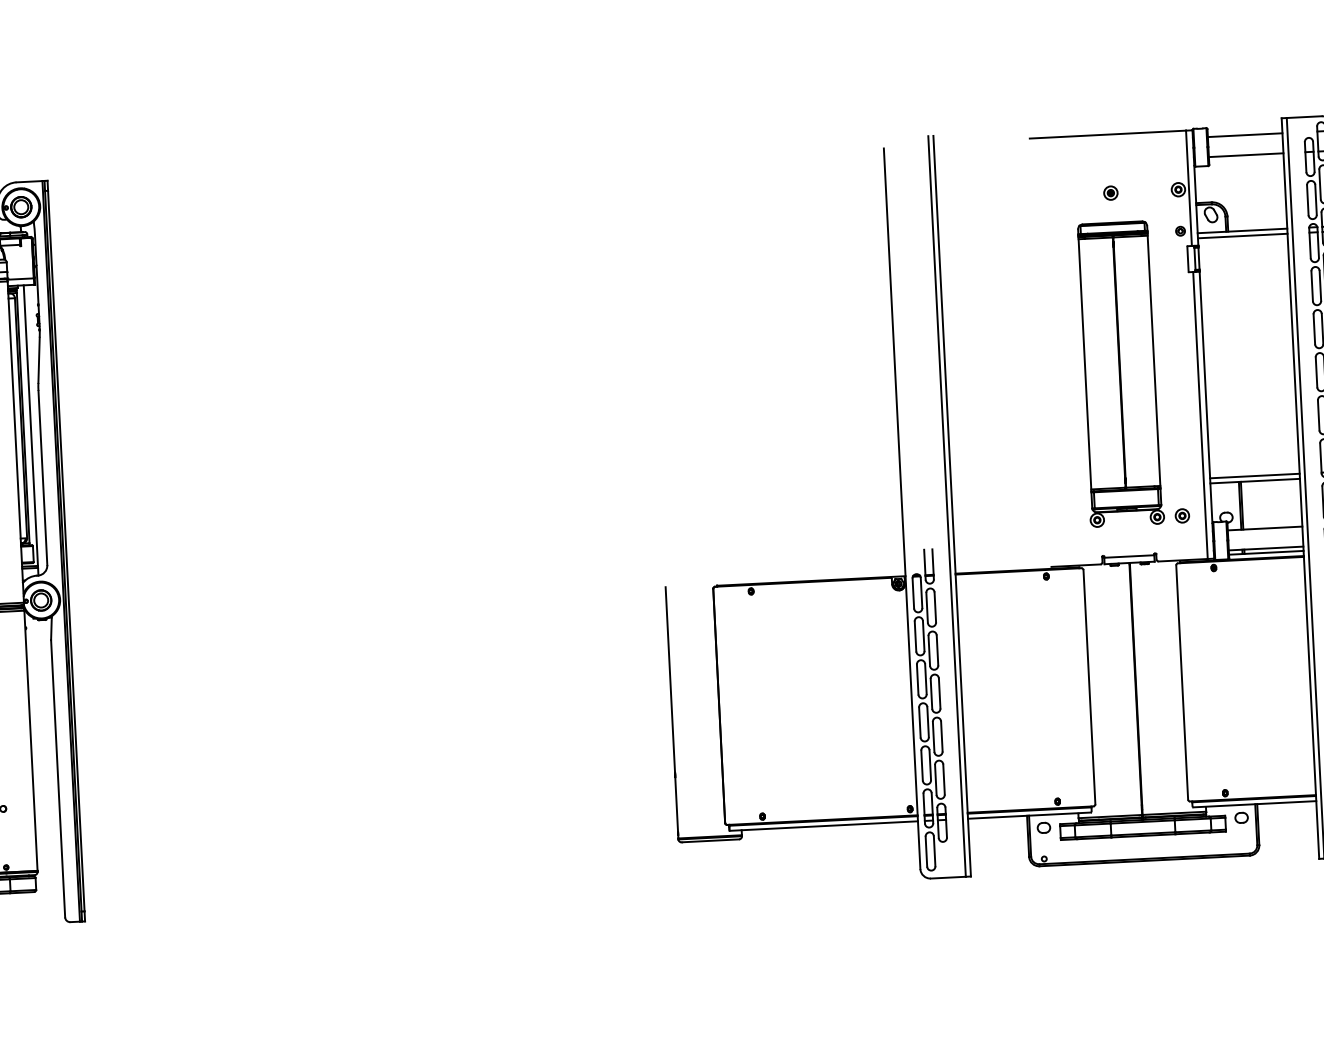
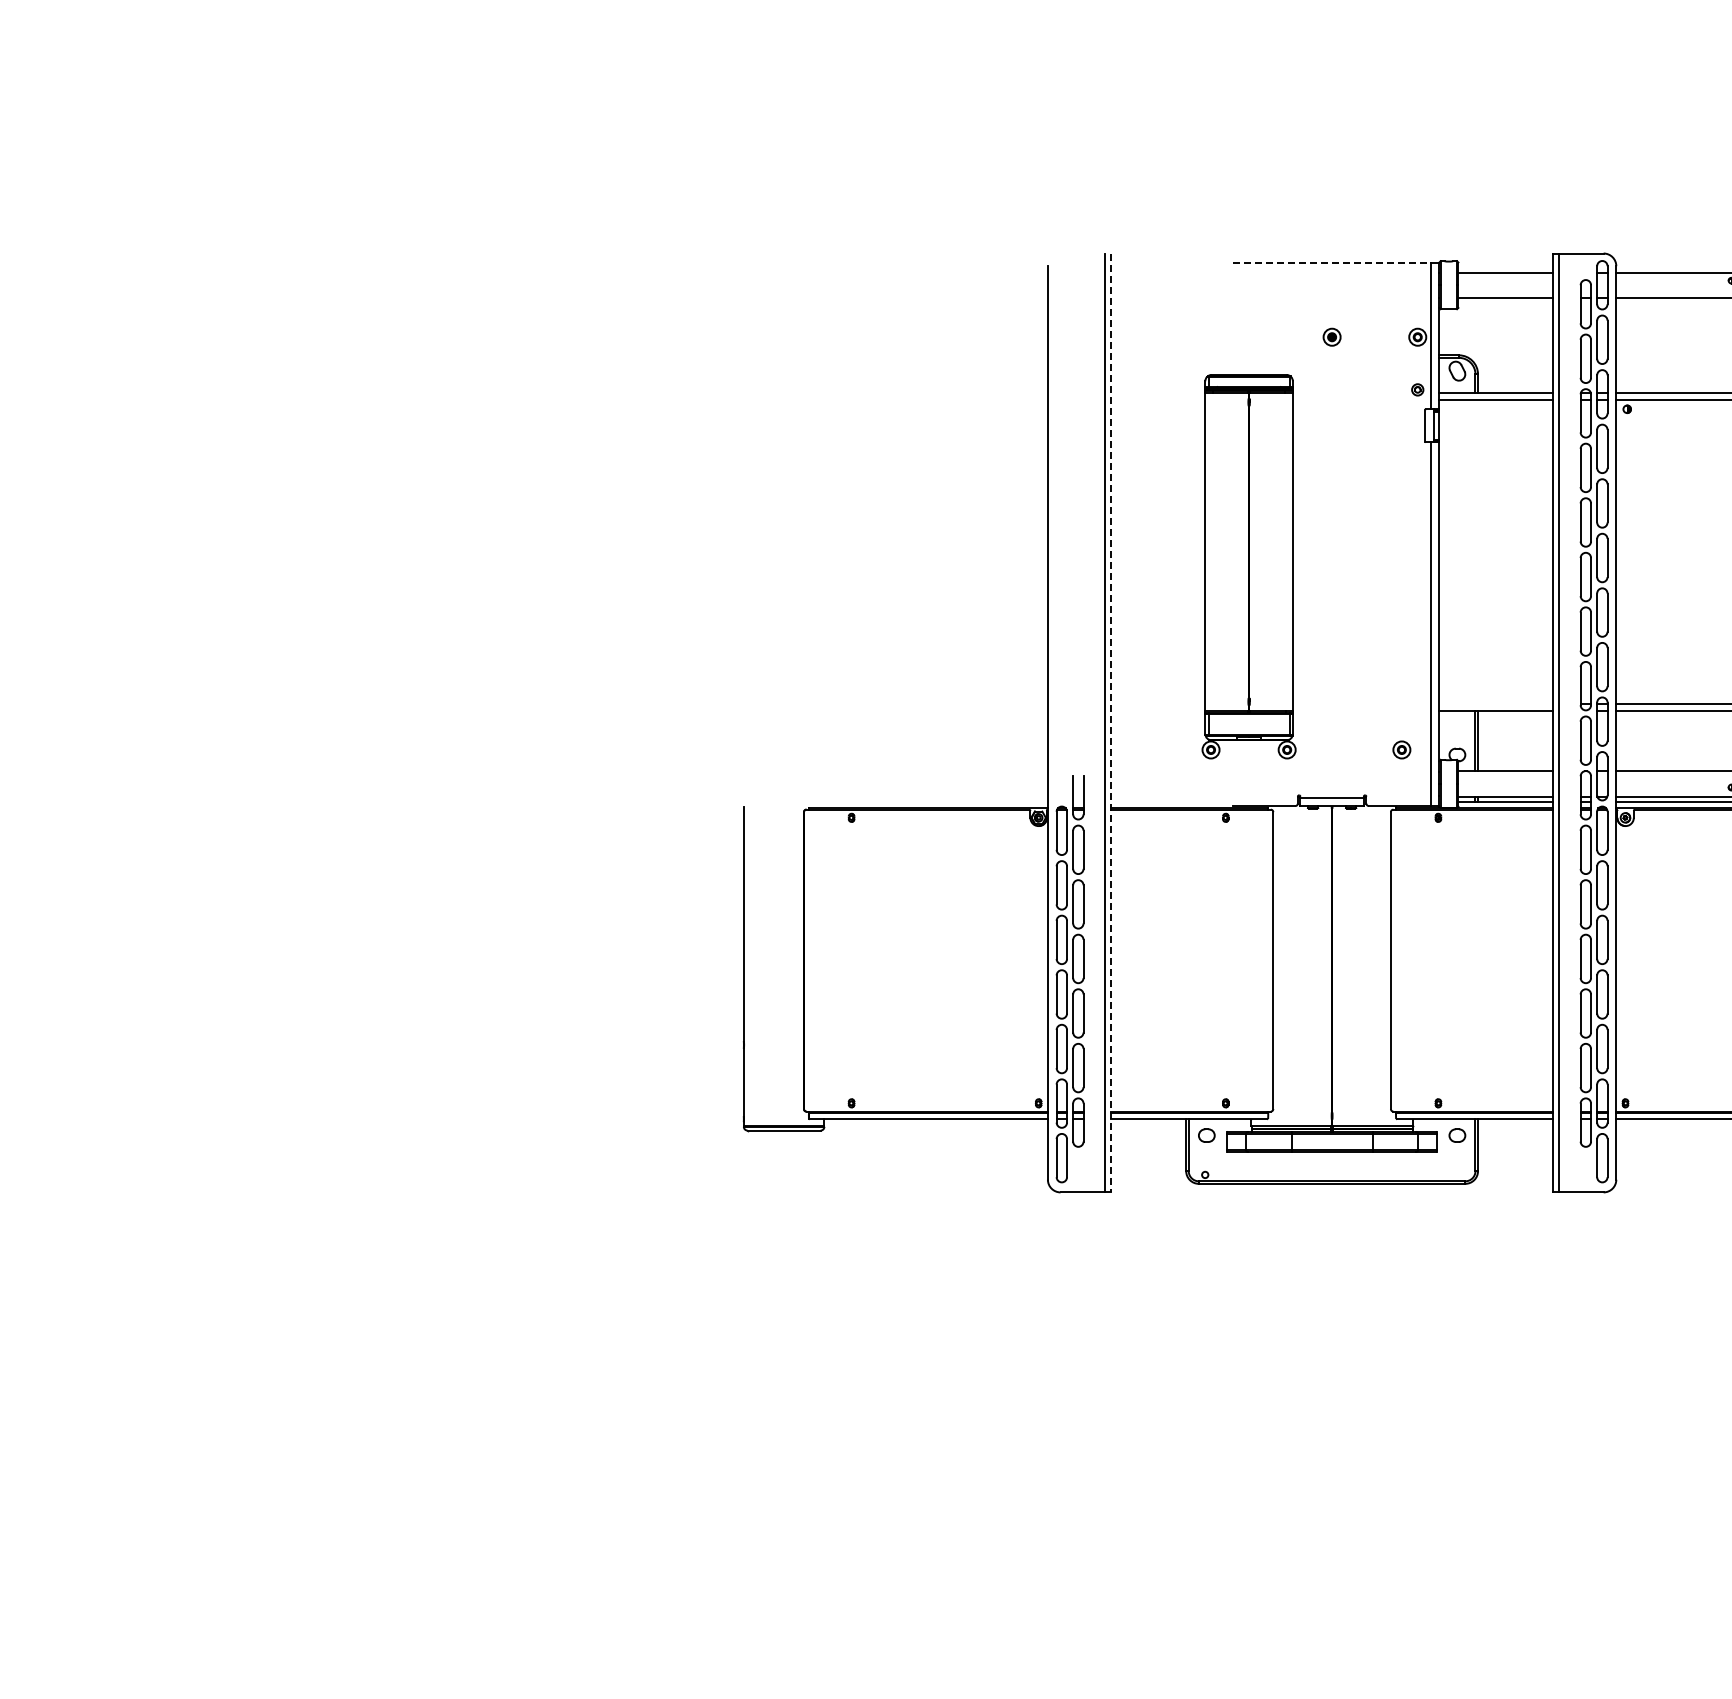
line: (1108, 134) -> (1332, 263), solid -> dashed
part: (1119, 374) -> (1248, 566), moved
line: (1254, 476) -> (1495, 704), removed
line: (952, 506) -> (1111, 723), solid -> dashed

